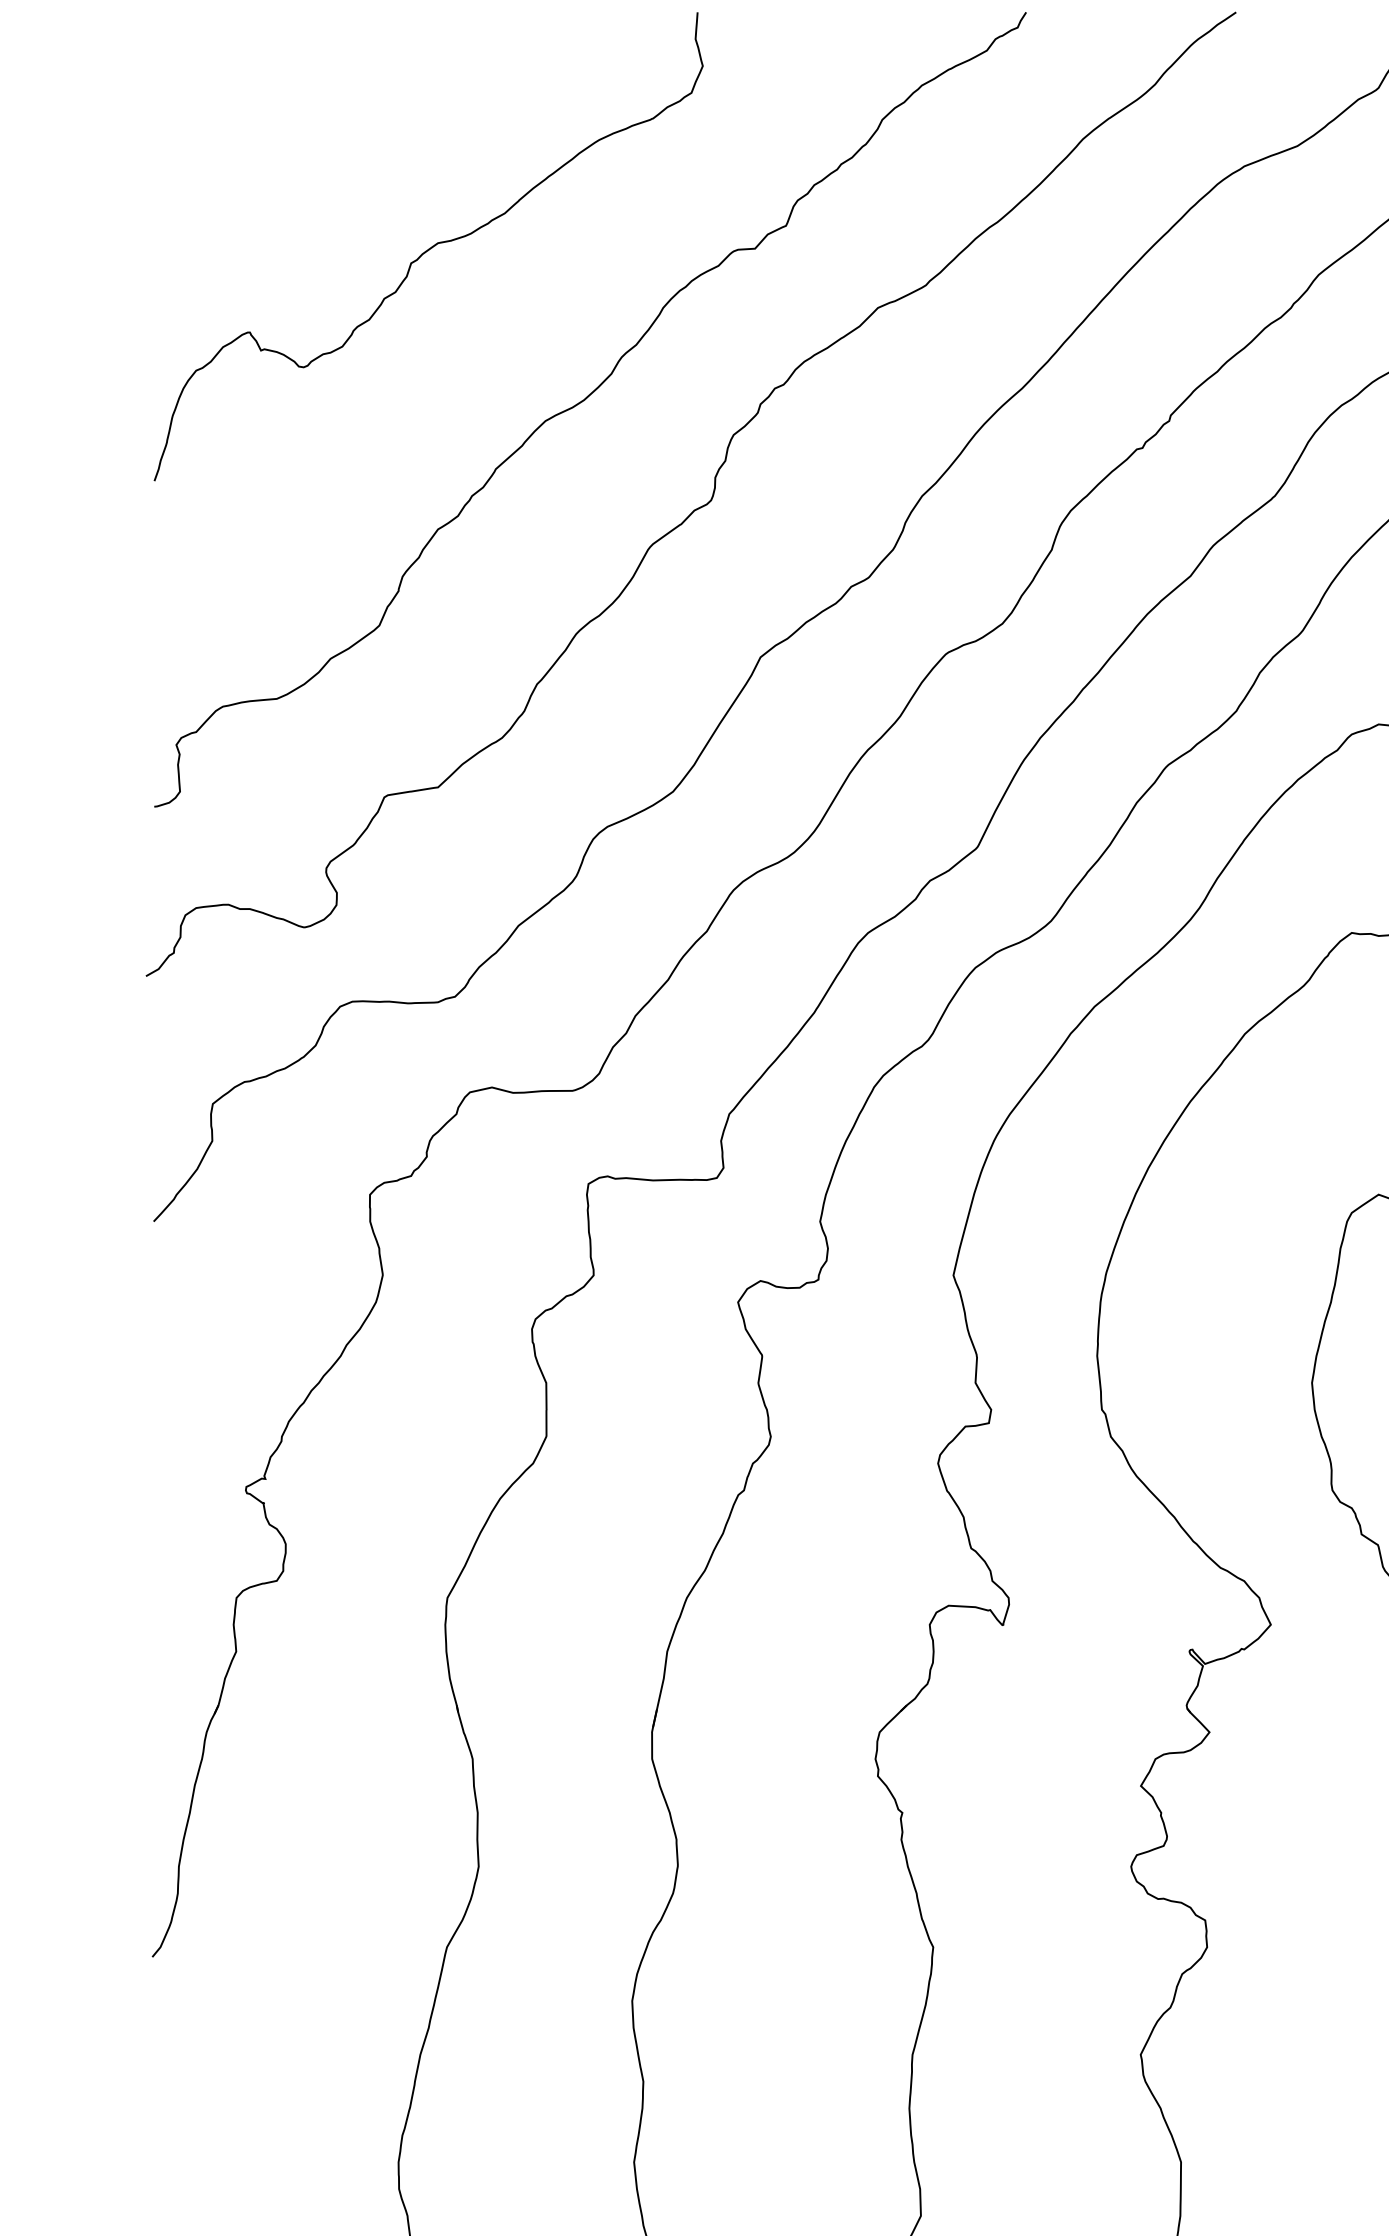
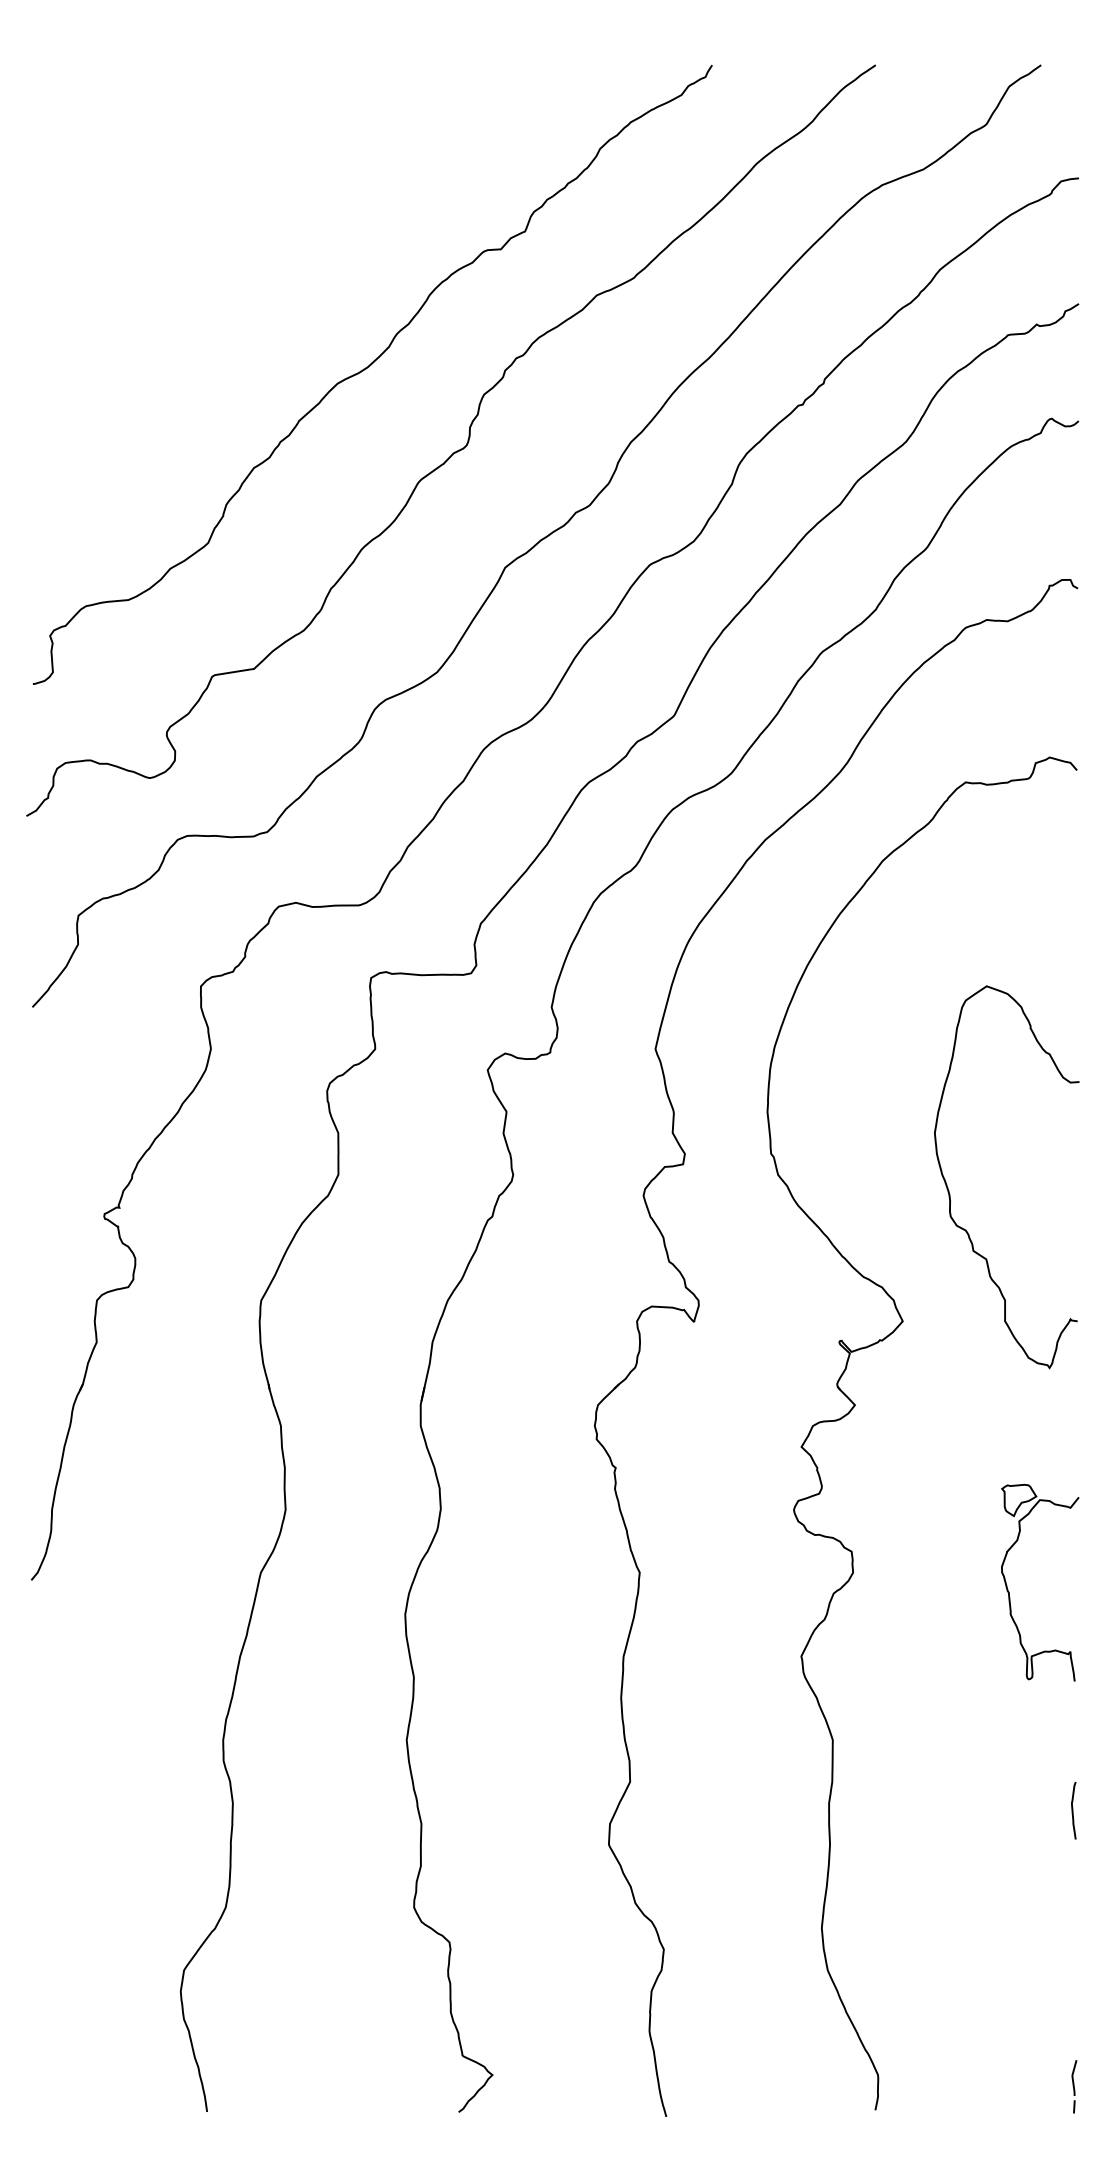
curve: (429, 247) -> (247, 248), removed

